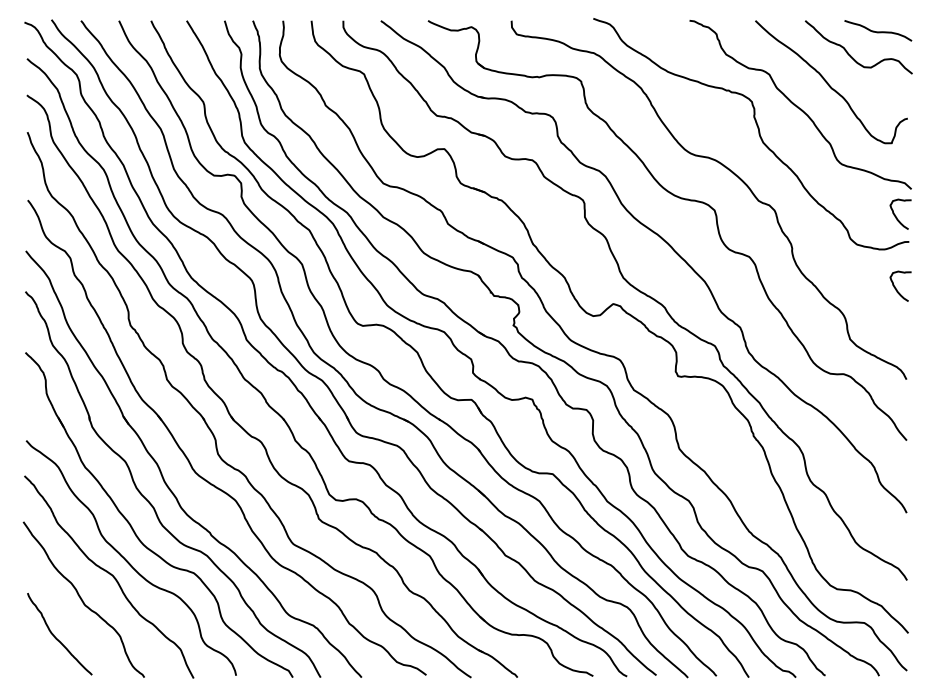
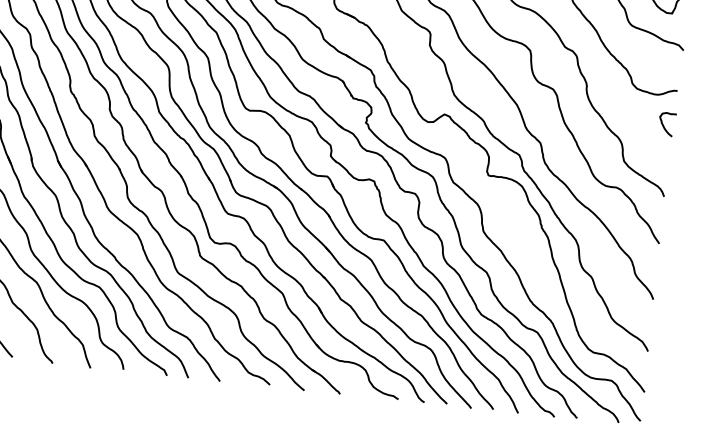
curve: (896, 216) -> (669, 70), removed

